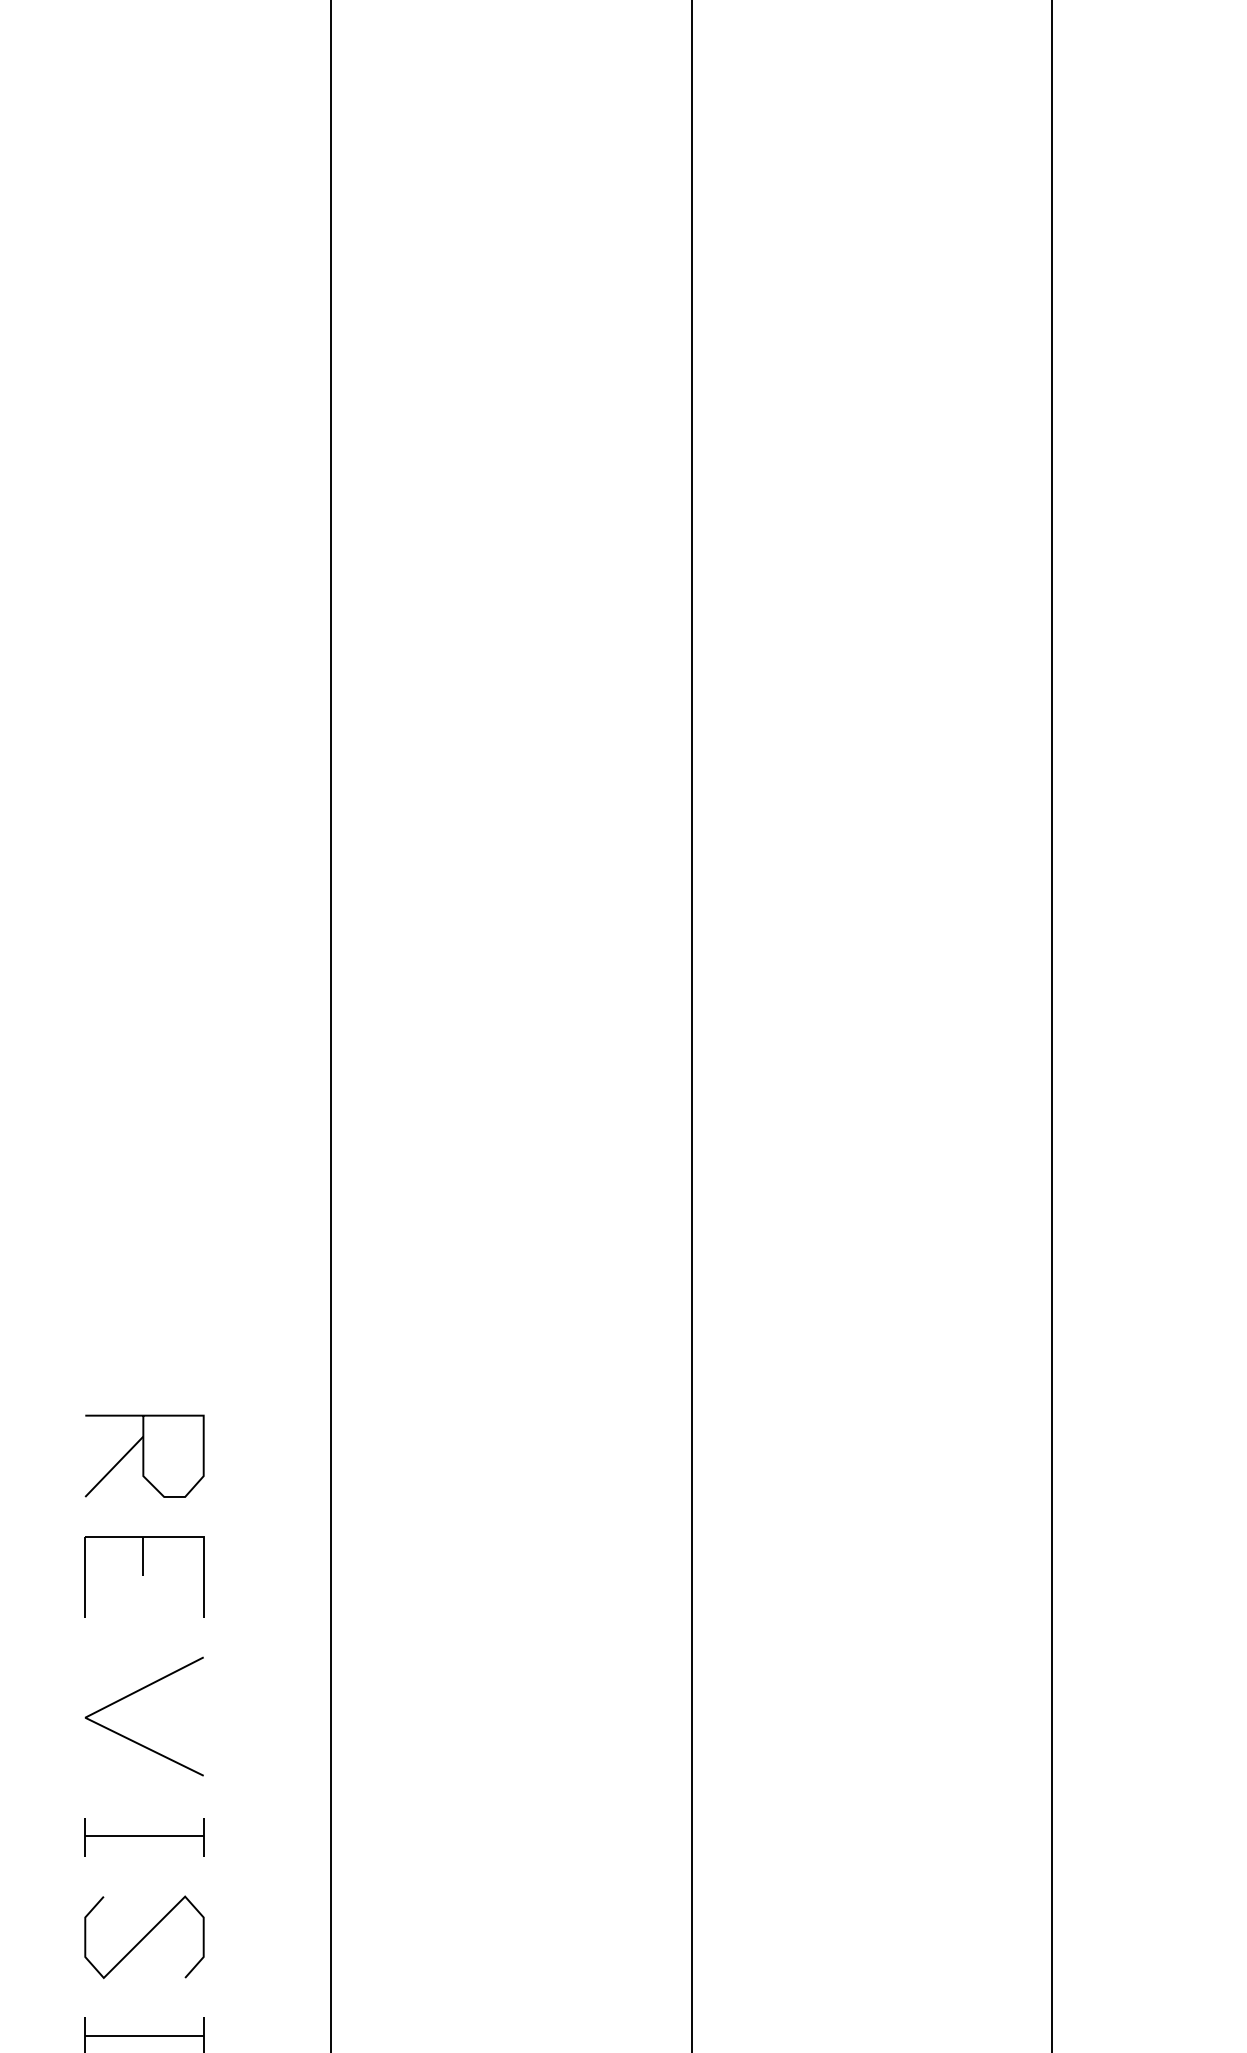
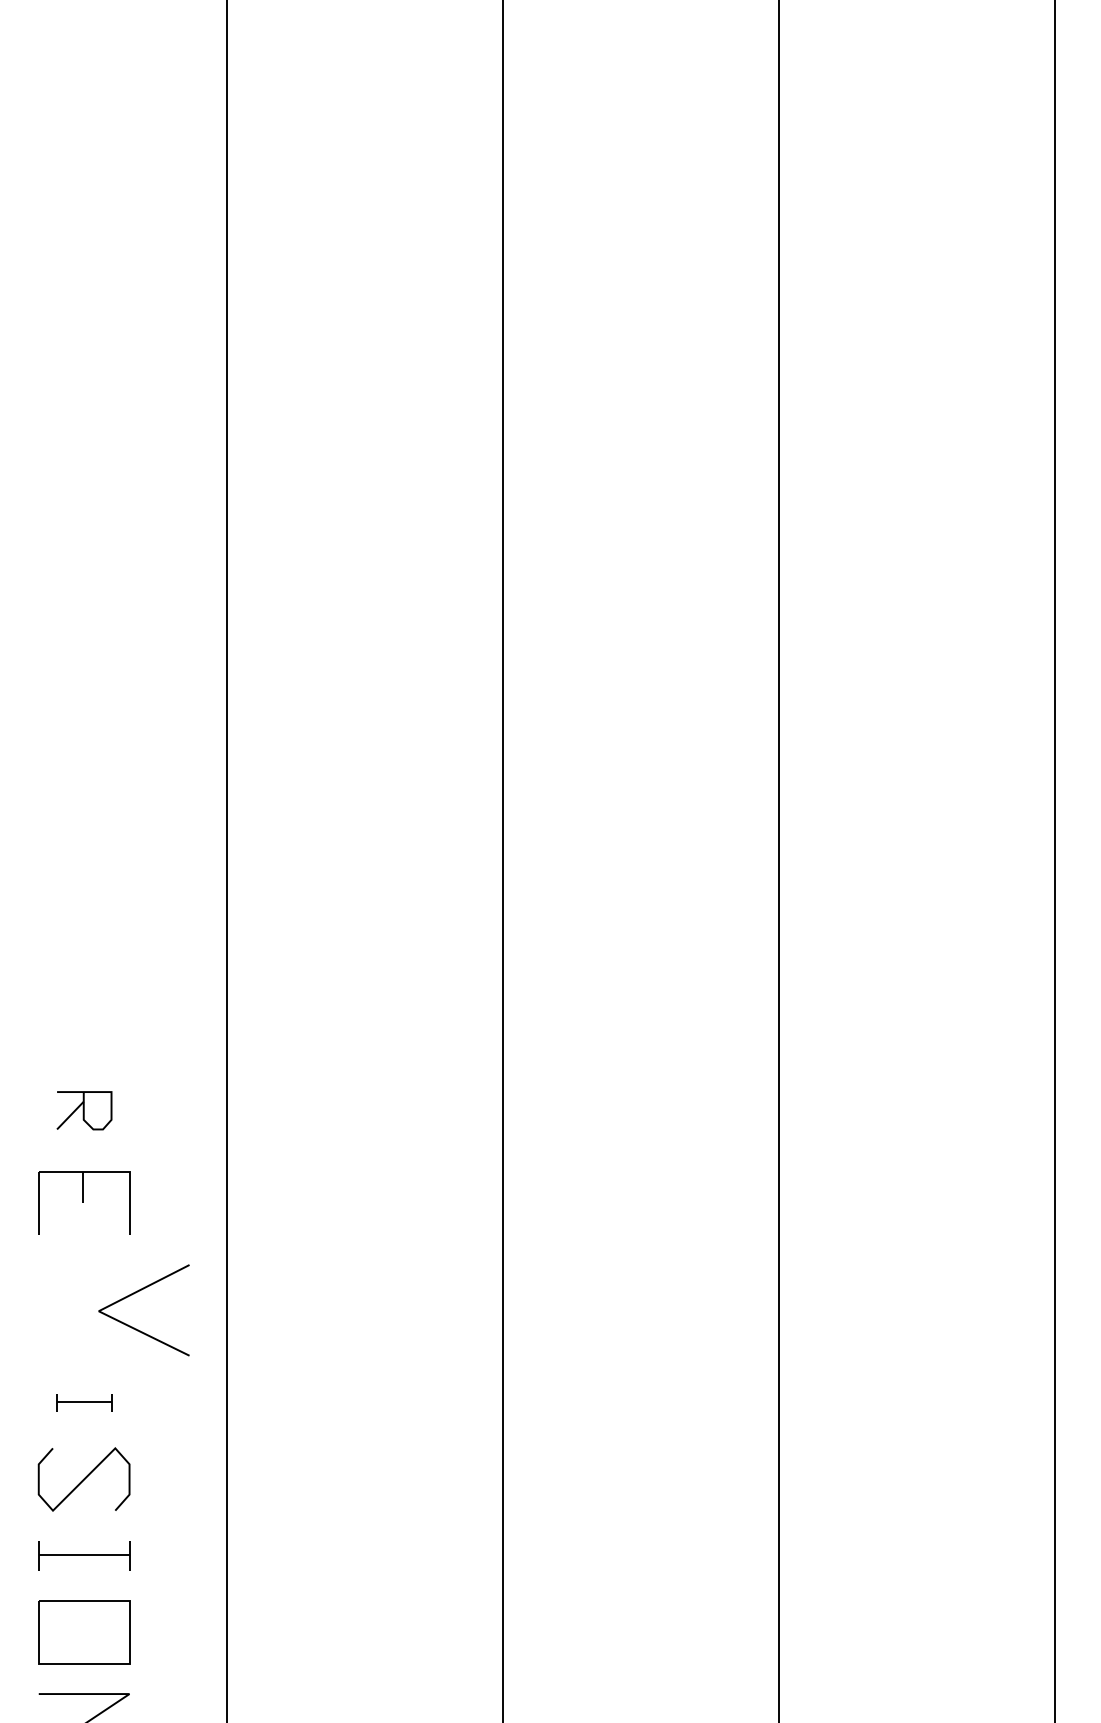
part: (144, 1455) -> (84, 1110), size x0.6
line: (131, 1695) -> (134, 1294), moved
part: (144, 1836) -> (84, 1402), size x0.6

